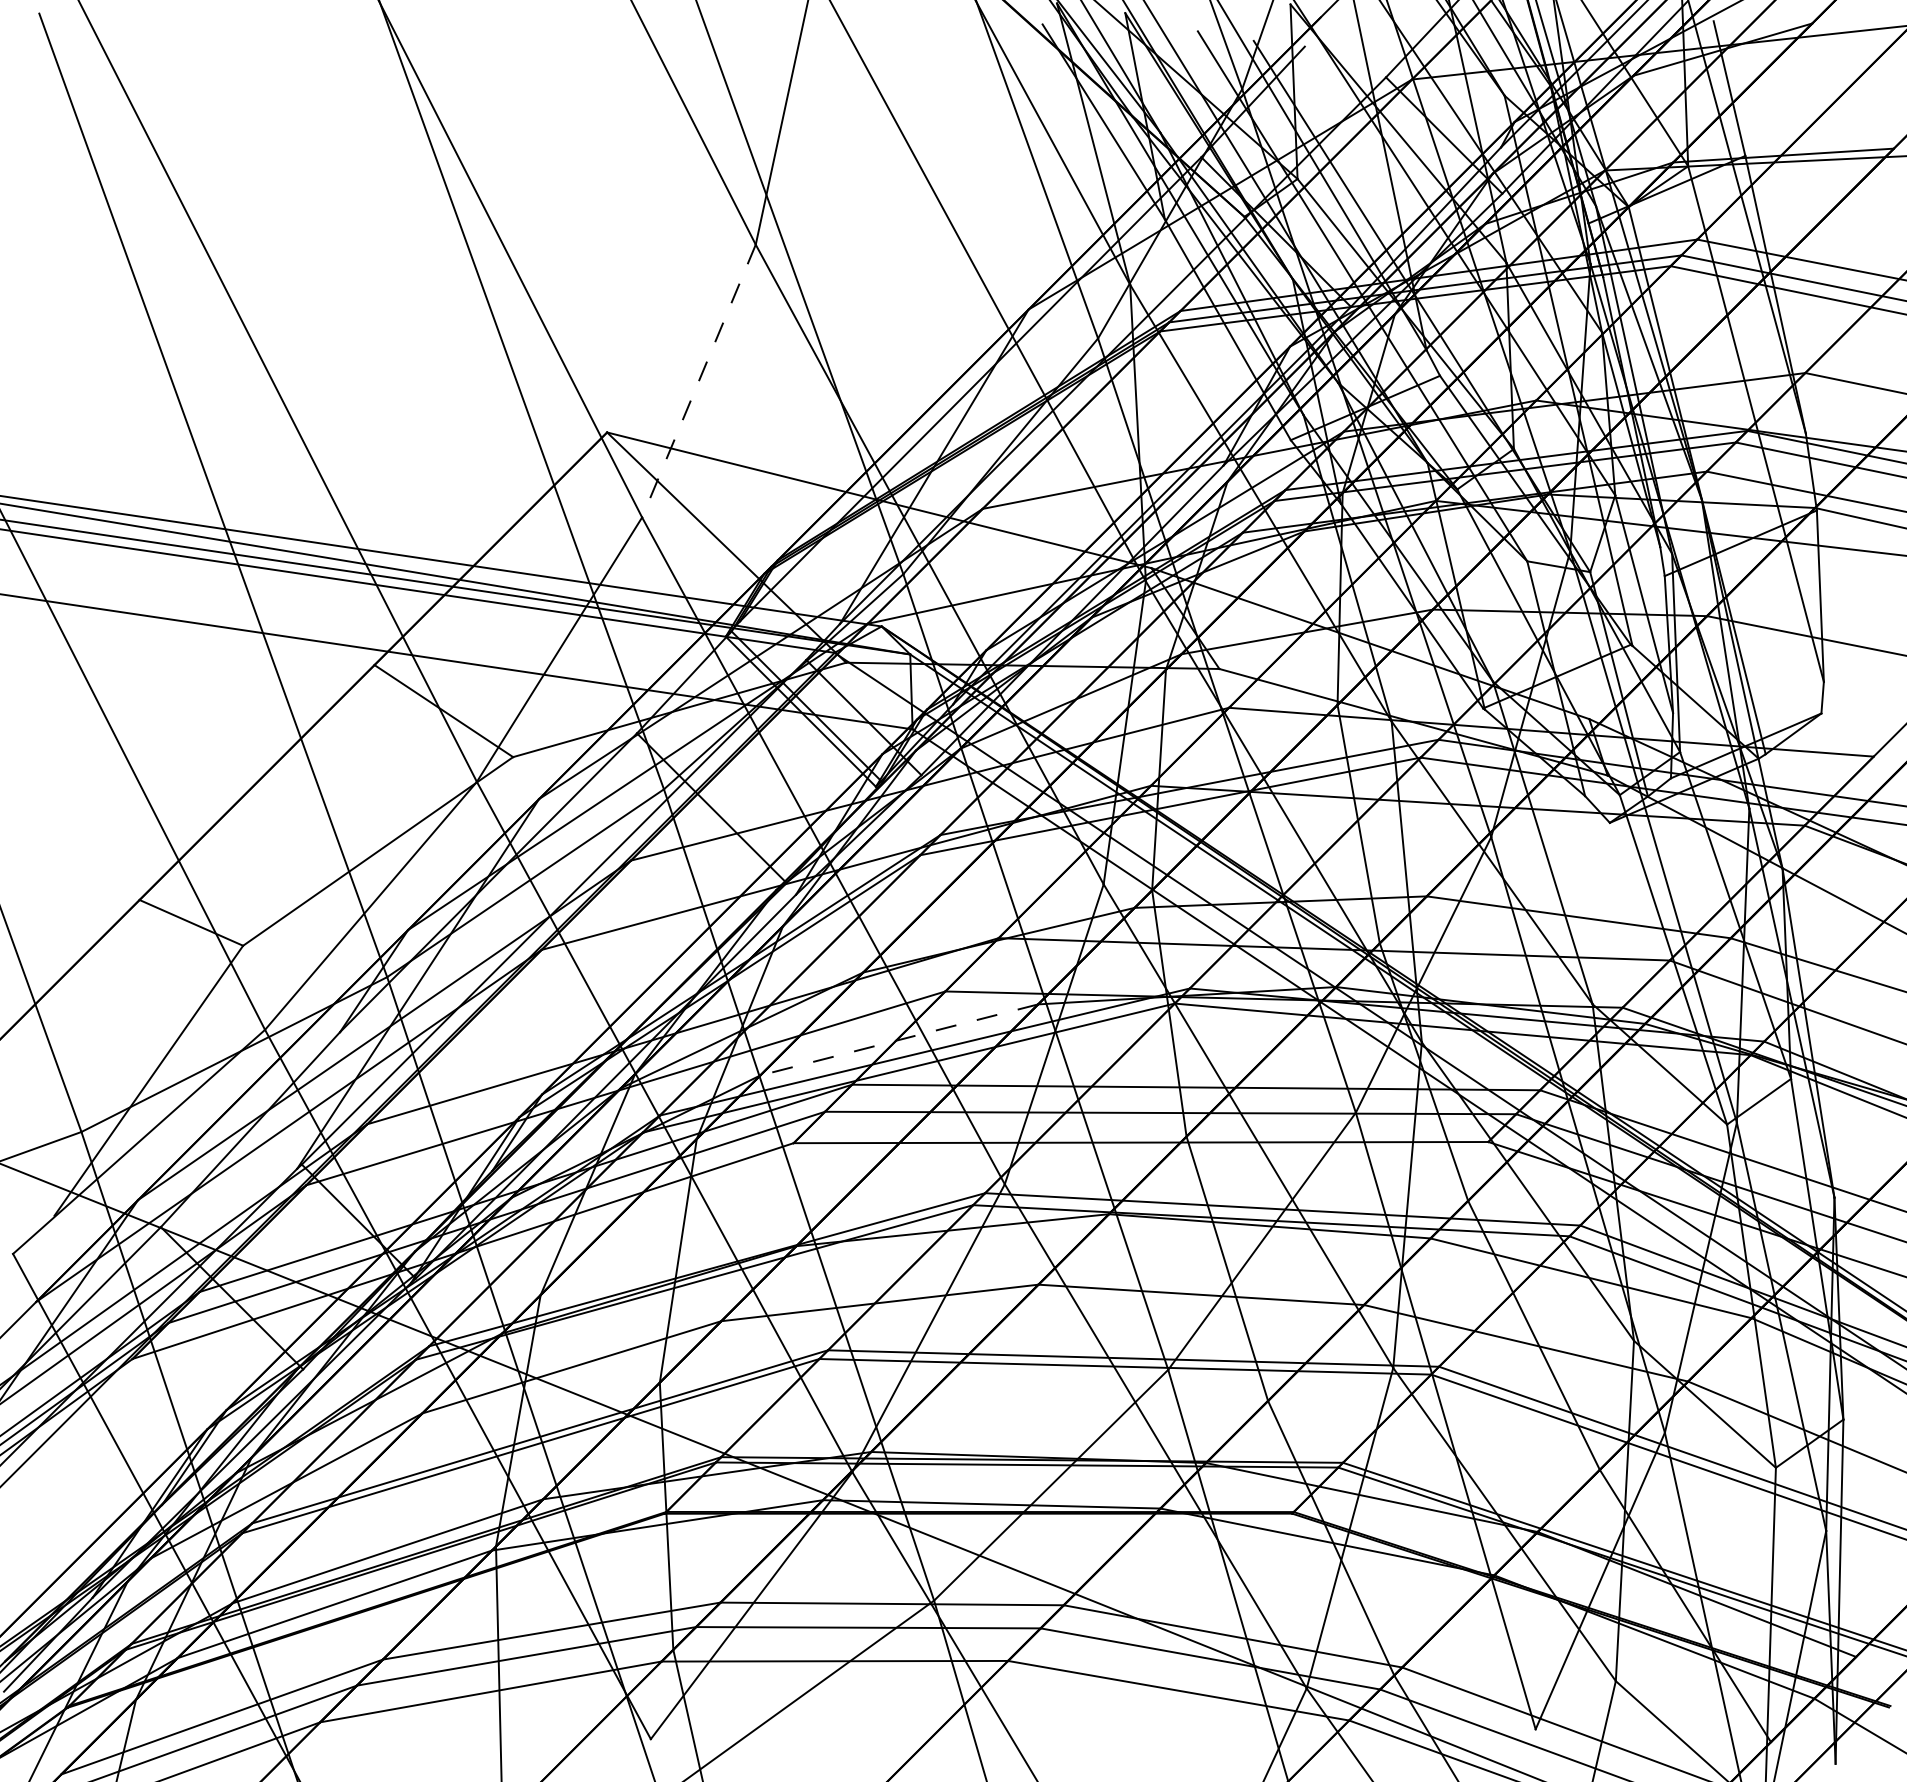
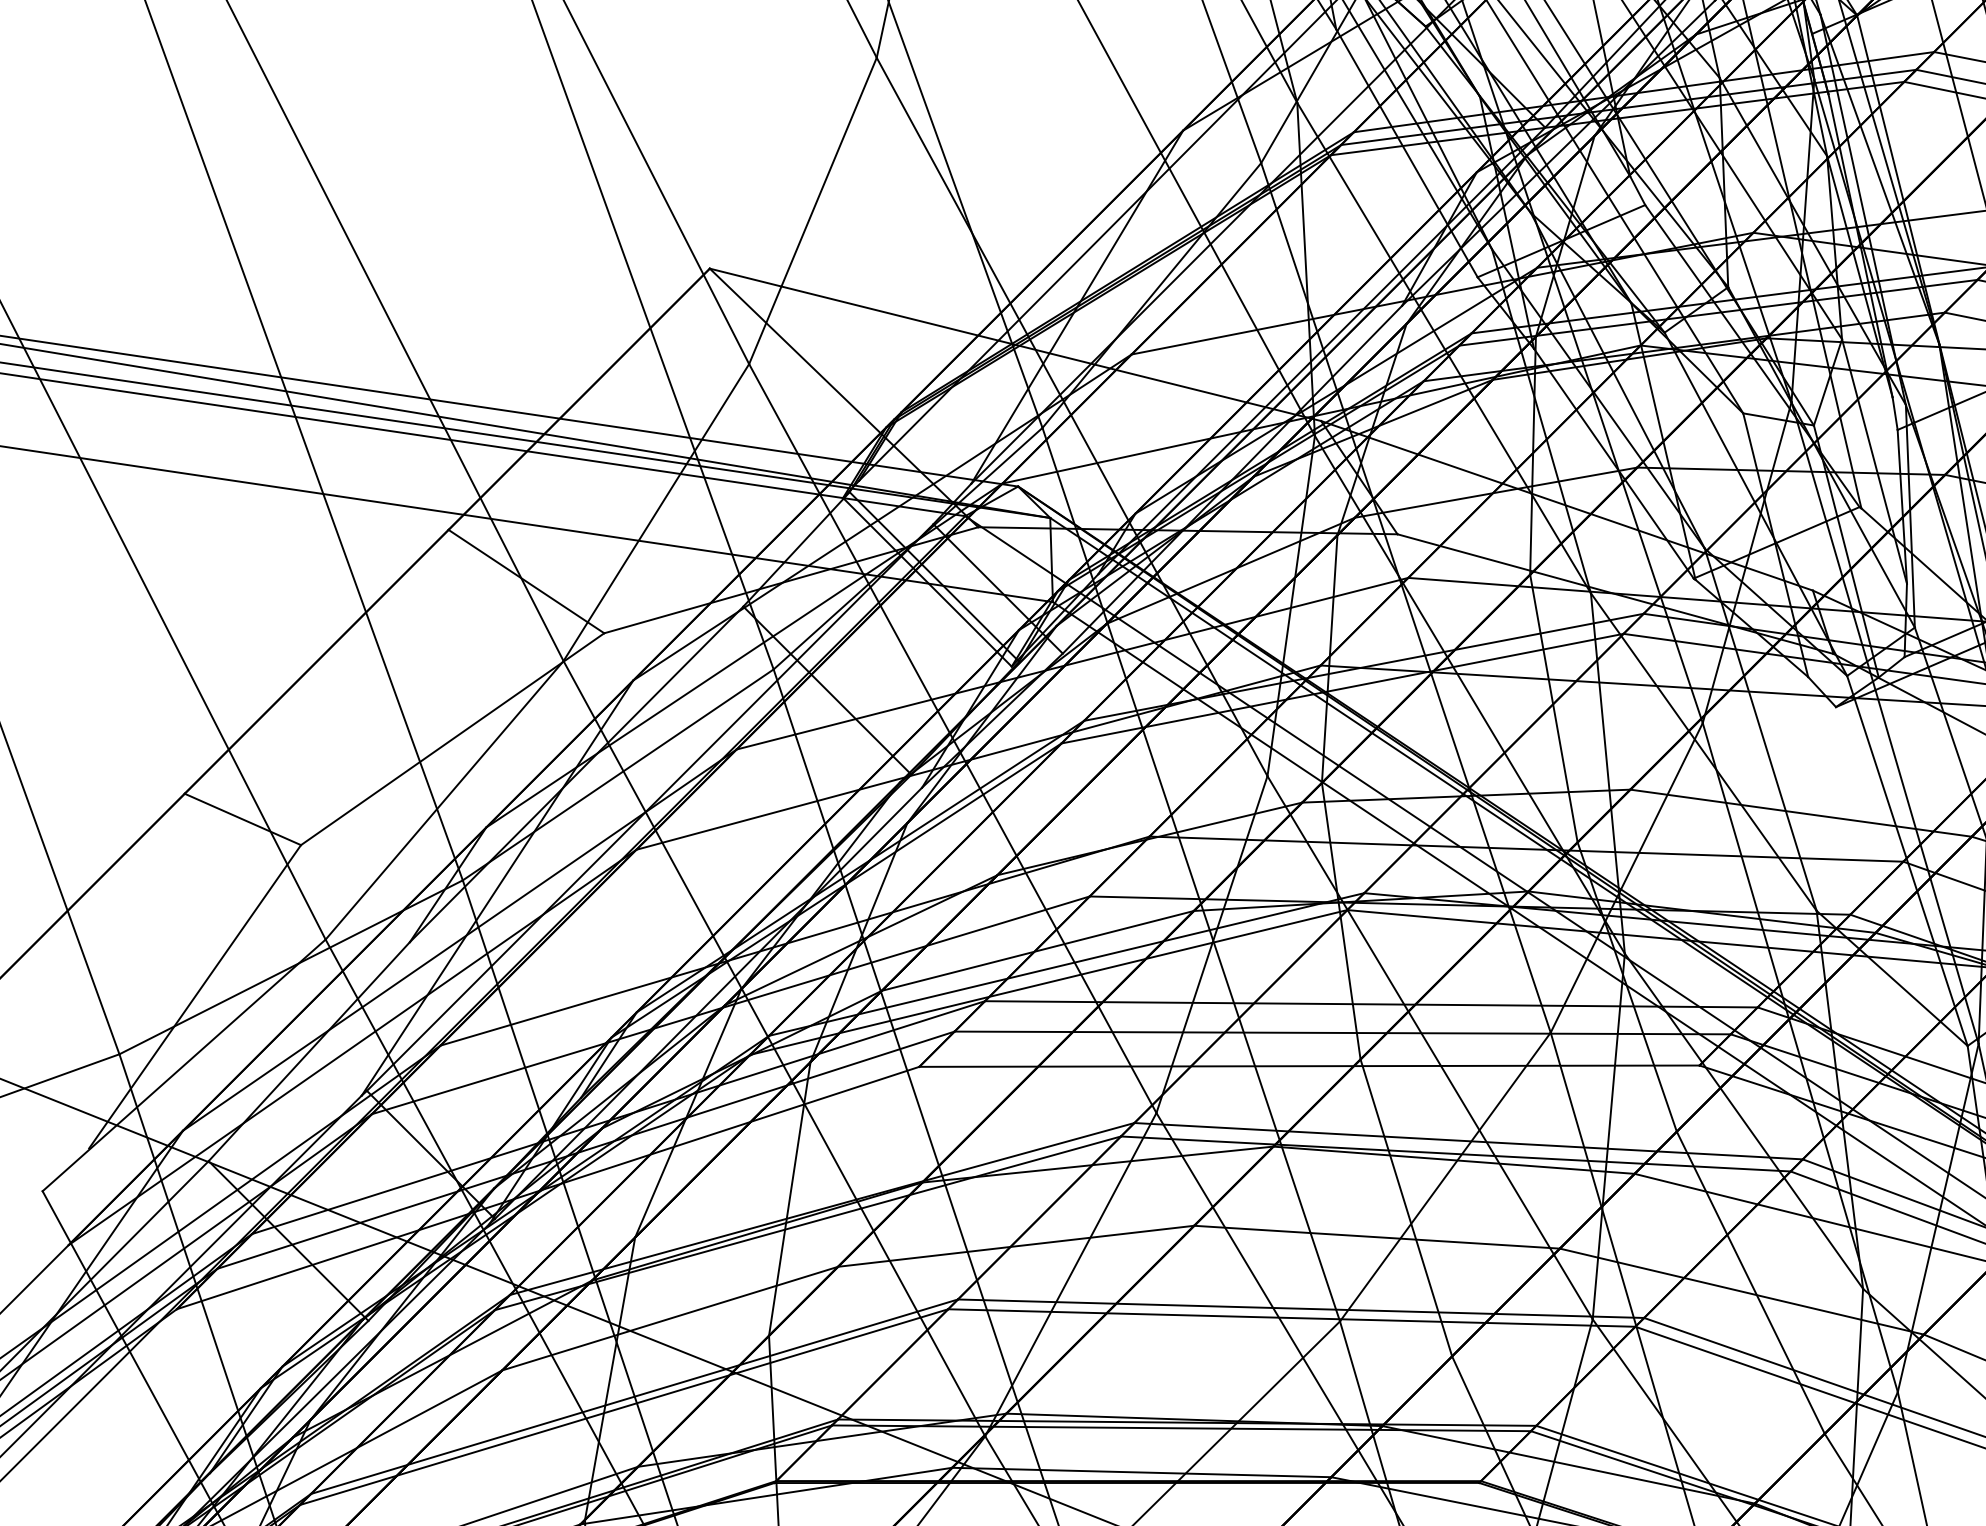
line: (698, 381) -> (812, 211), dashed -> solid
line: (898, 1040) -> (1037, 951), dashed -> solid

